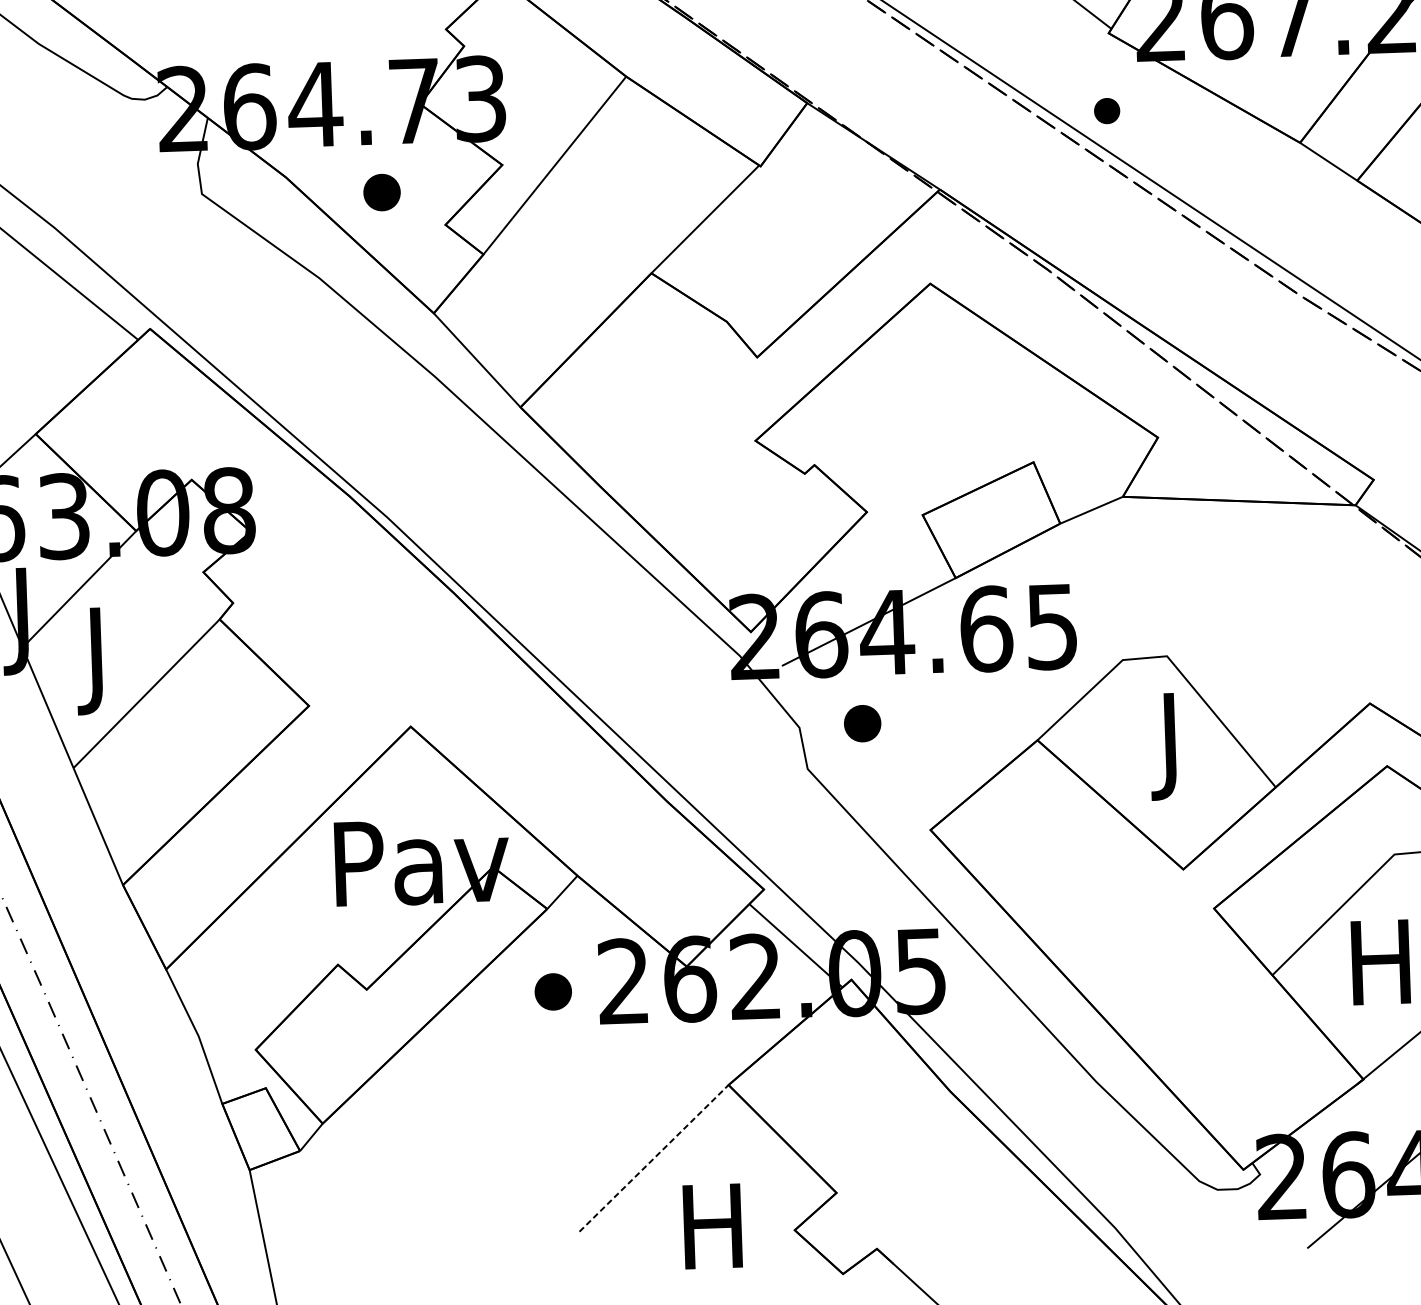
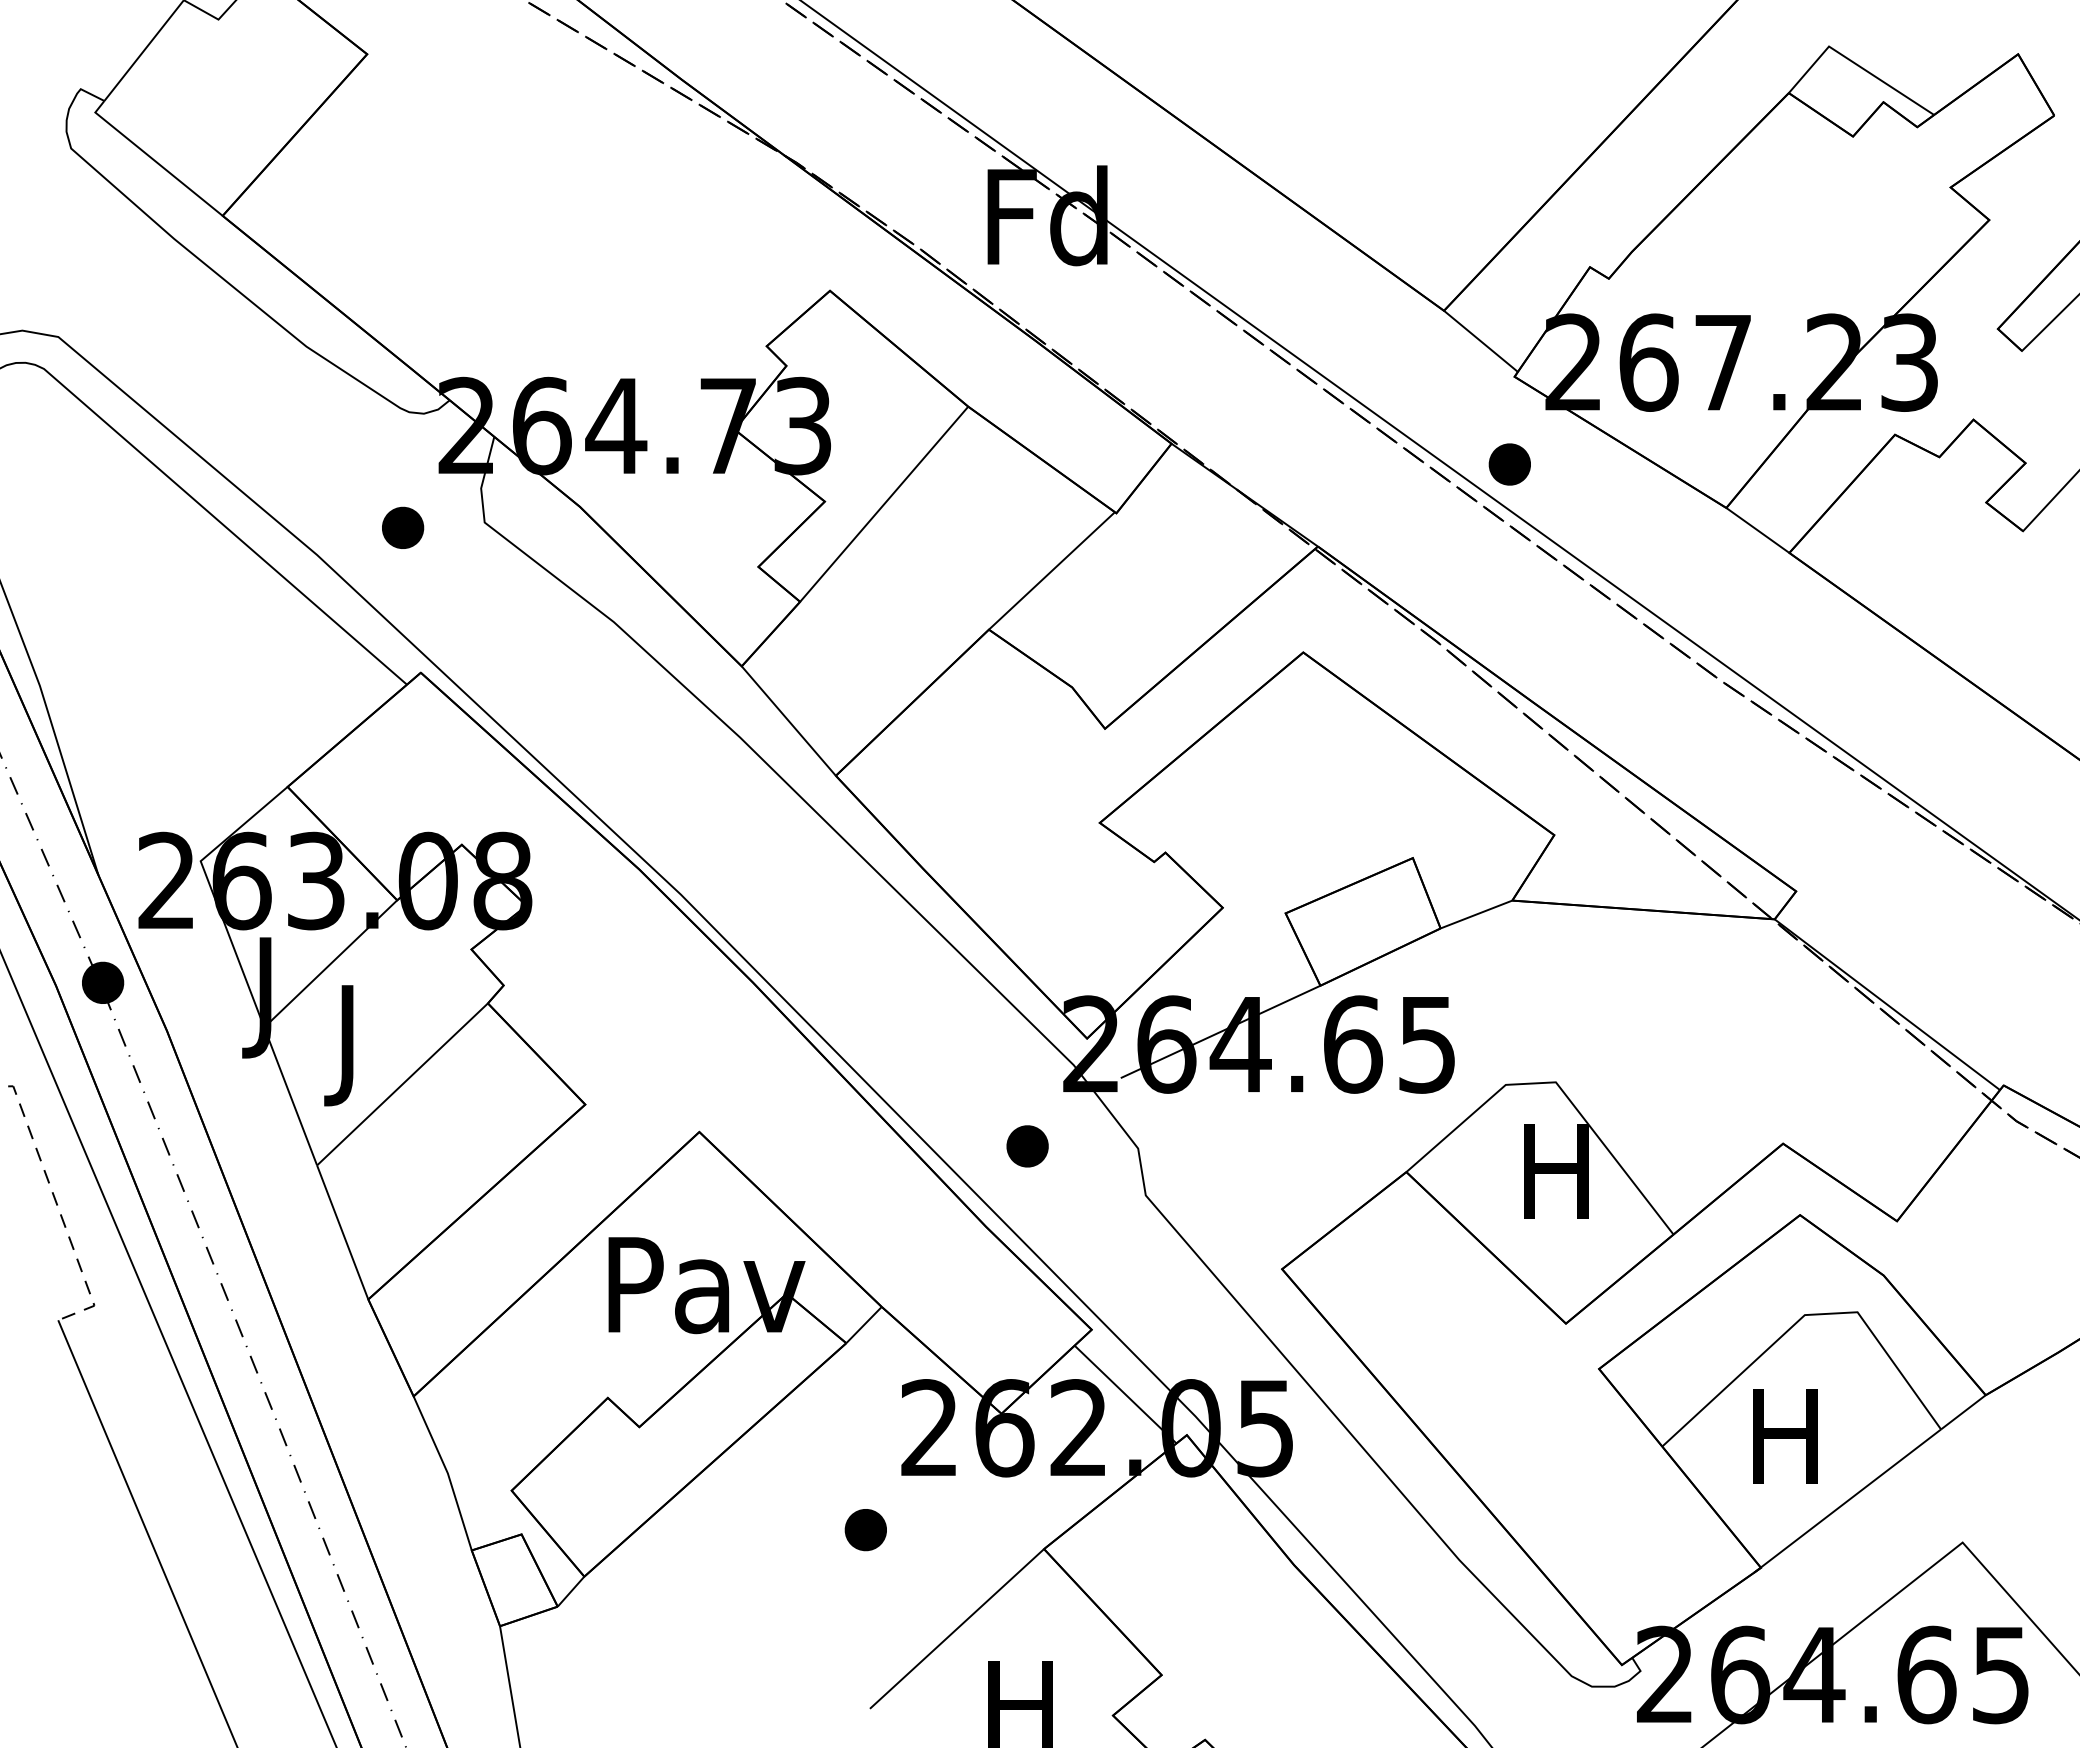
part: (1106, 111) -> (1509, 464), size x1.43
part: (382, 192) -> (403, 527), moved
part: (862, 723) -> (1027, 1146), moved
text: (1170, 746) -> (1556, 1184), J -> H
part: (553, 992) -> (865, 1530), moved
line: (654, 1157) -> (957, 1628), dashed -> solid

